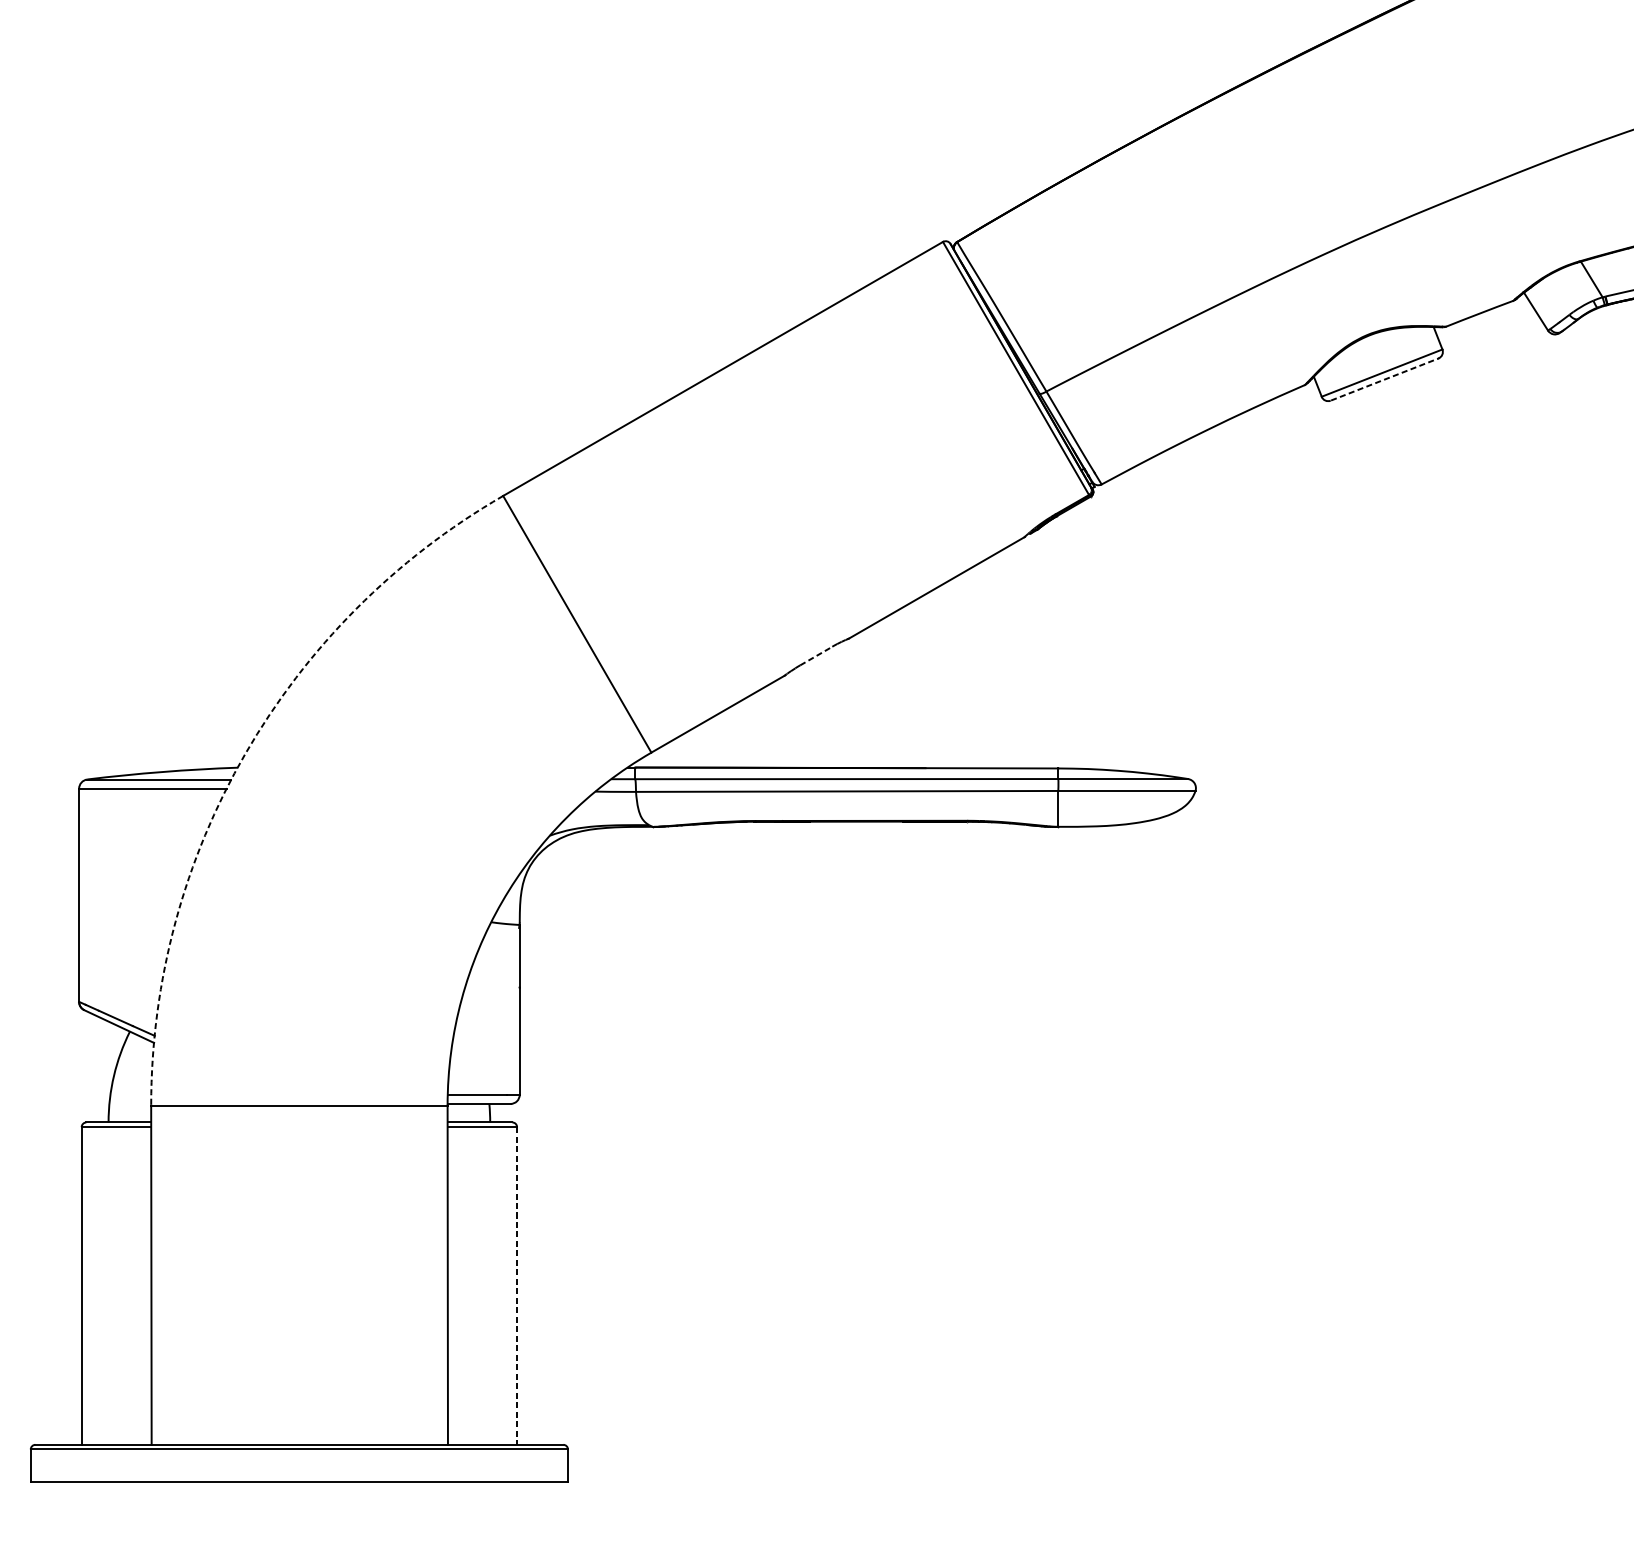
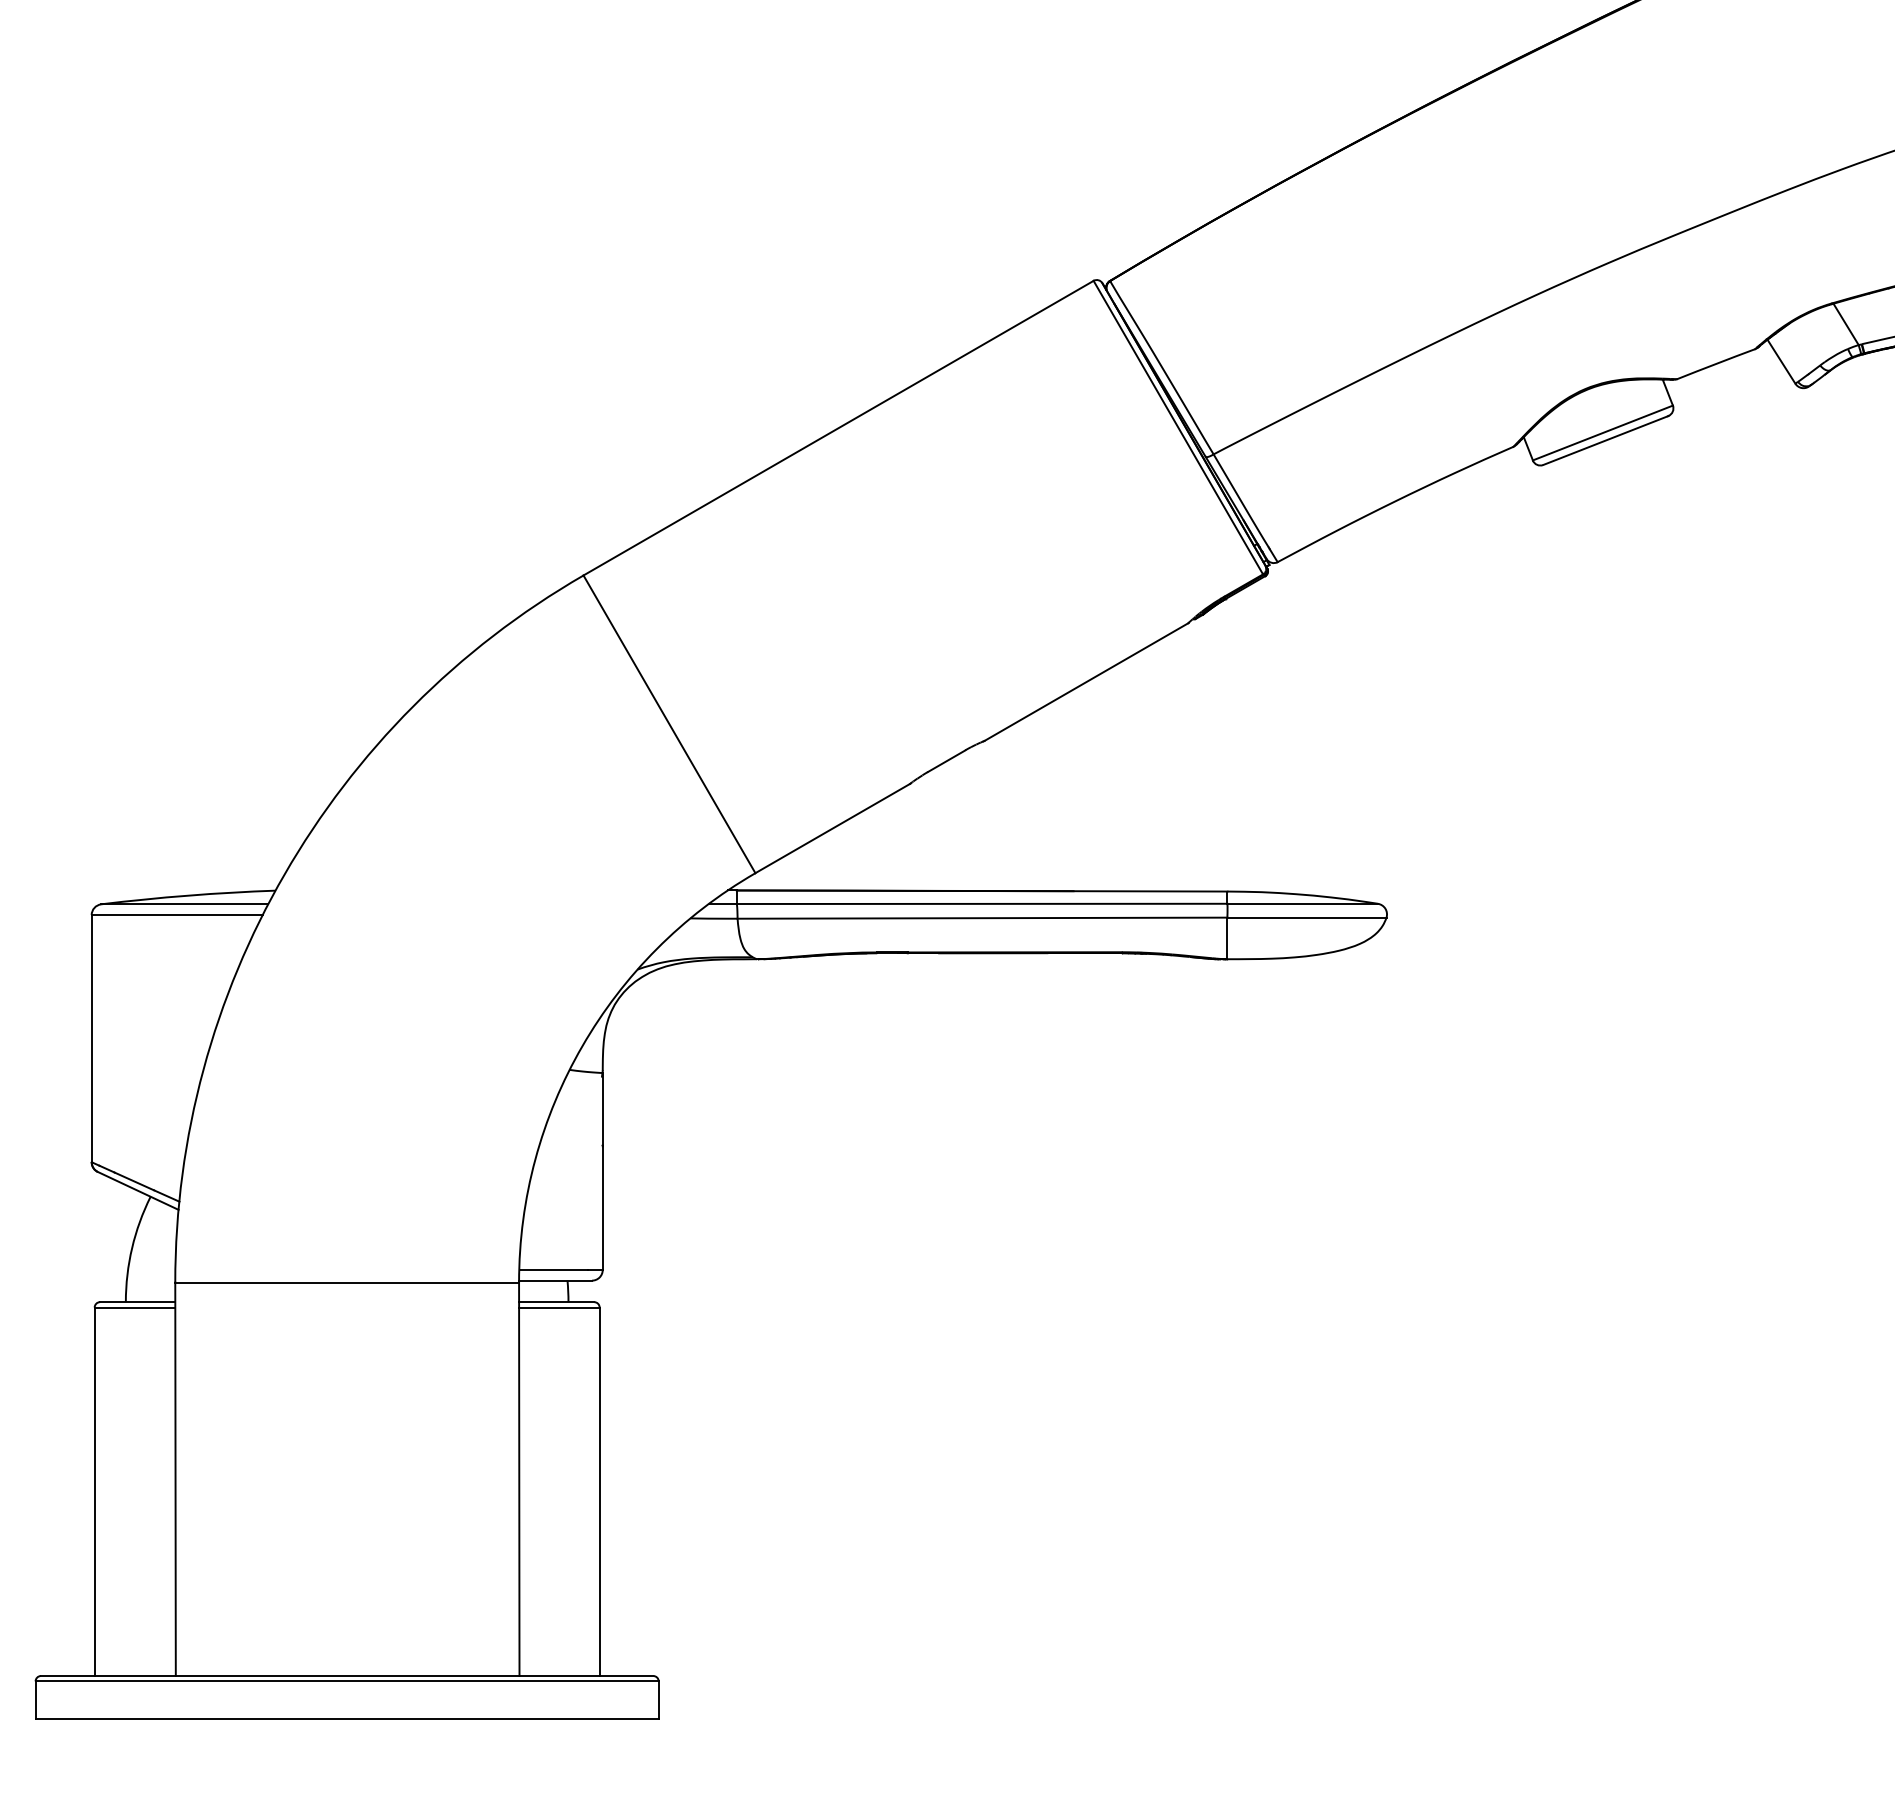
line: (1384, 379) -> (1605, 440), dashed -> solid
line: (817, 655) -> (947, 760), dashed -> solid
arc: (245, 753) -> (284, 874), dashed -> solid
line: (516, 1286) -> (599, 1492), dashed -> solid

